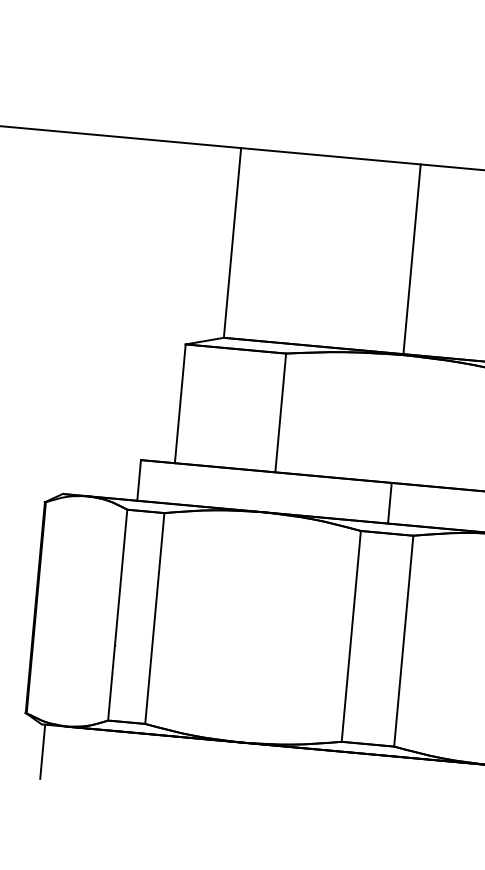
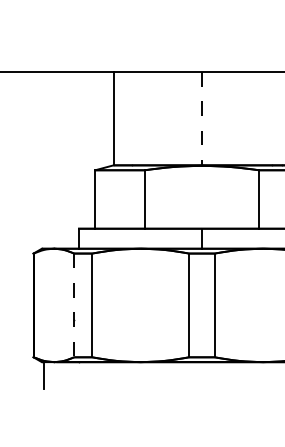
line: (411, 258) -> (201, 118), solid -> dashed
line: (118, 615) -> (74, 305), solid -> dashed

